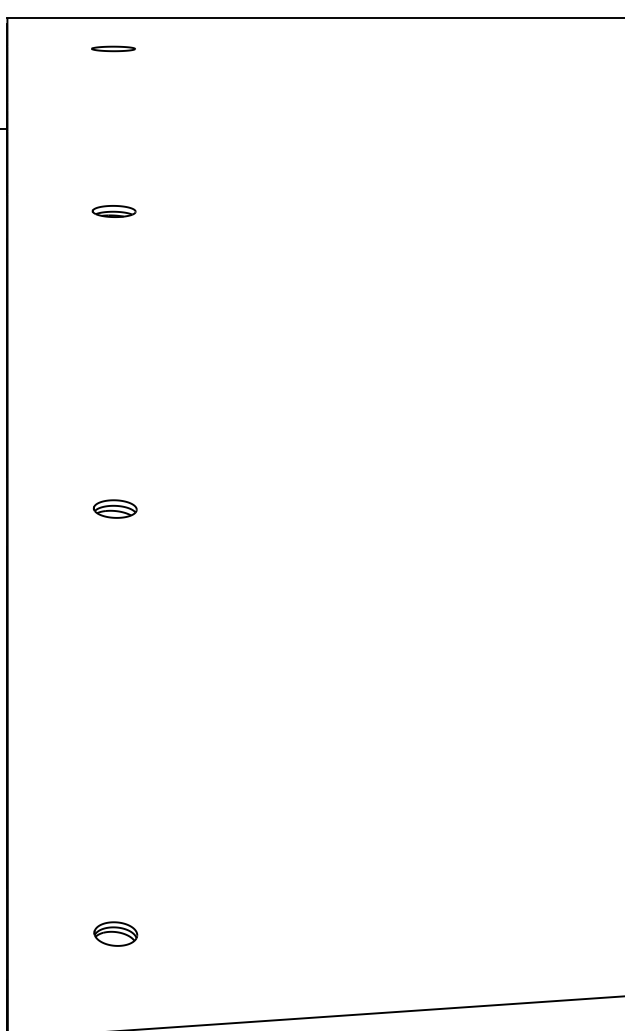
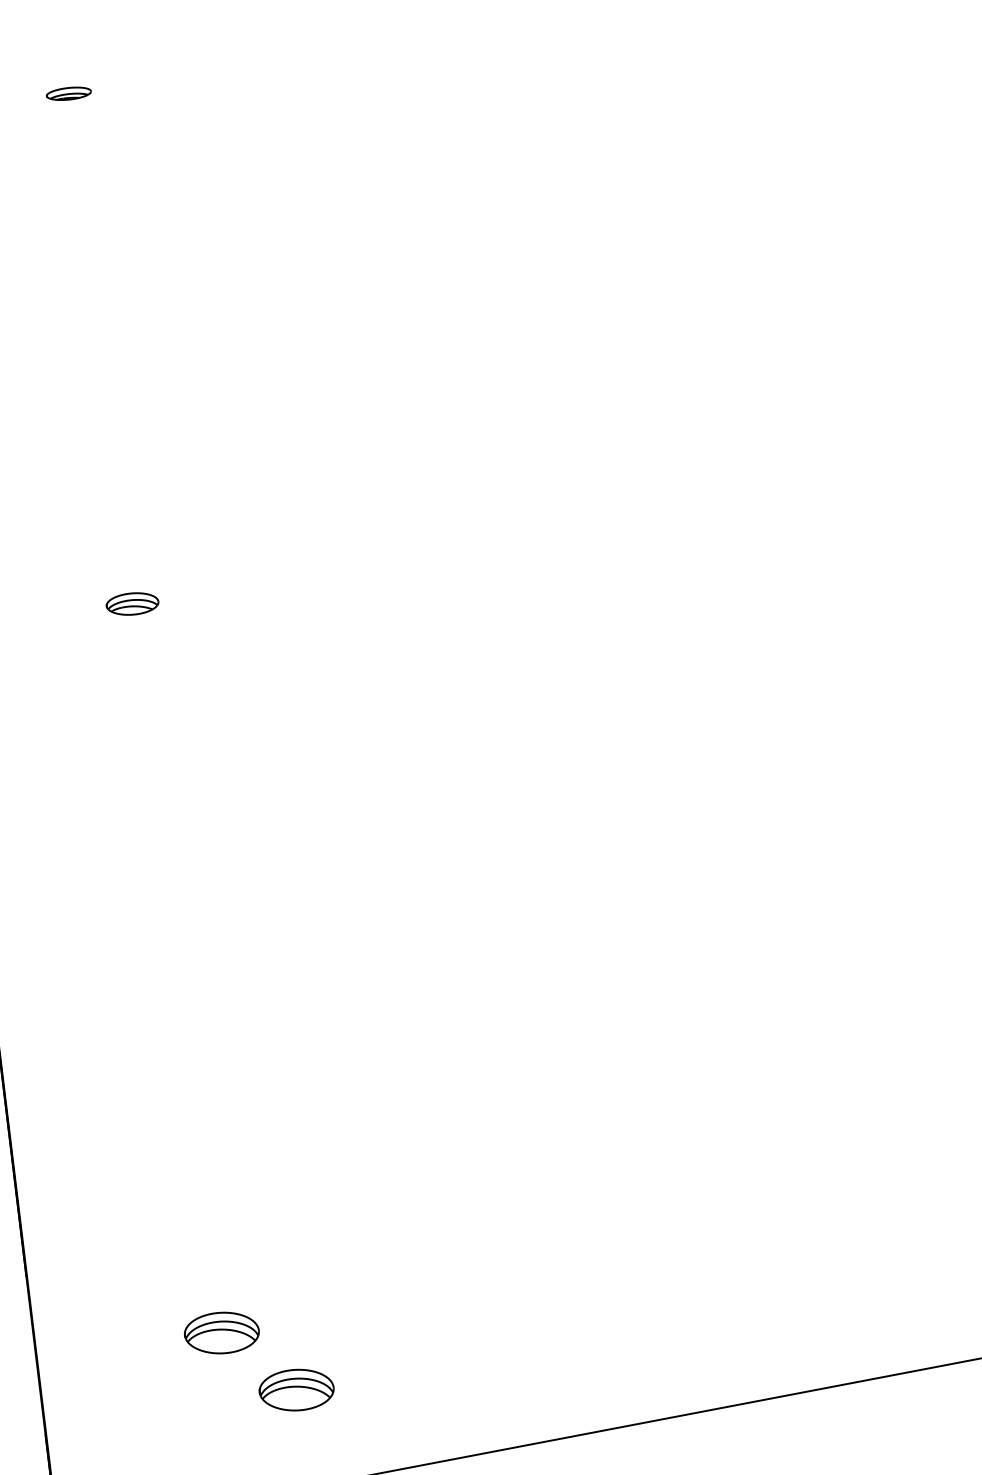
part: (113, 211) -> (67, 93), size x0.6
part: (114, 508) -> (131, 603), size x0.7
part: (154, 971) -> (296, 1389), added

